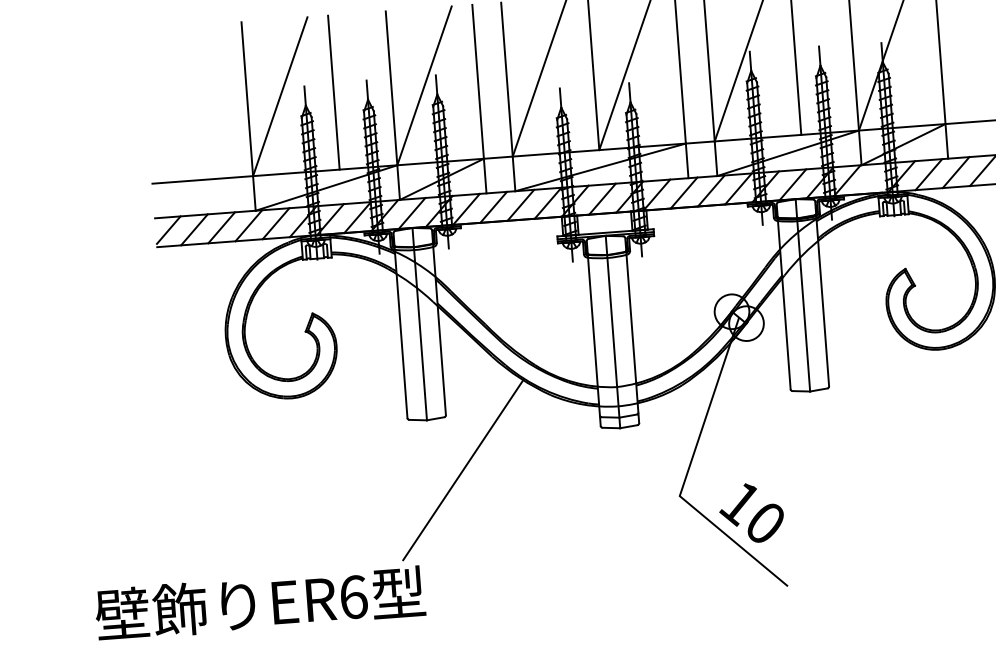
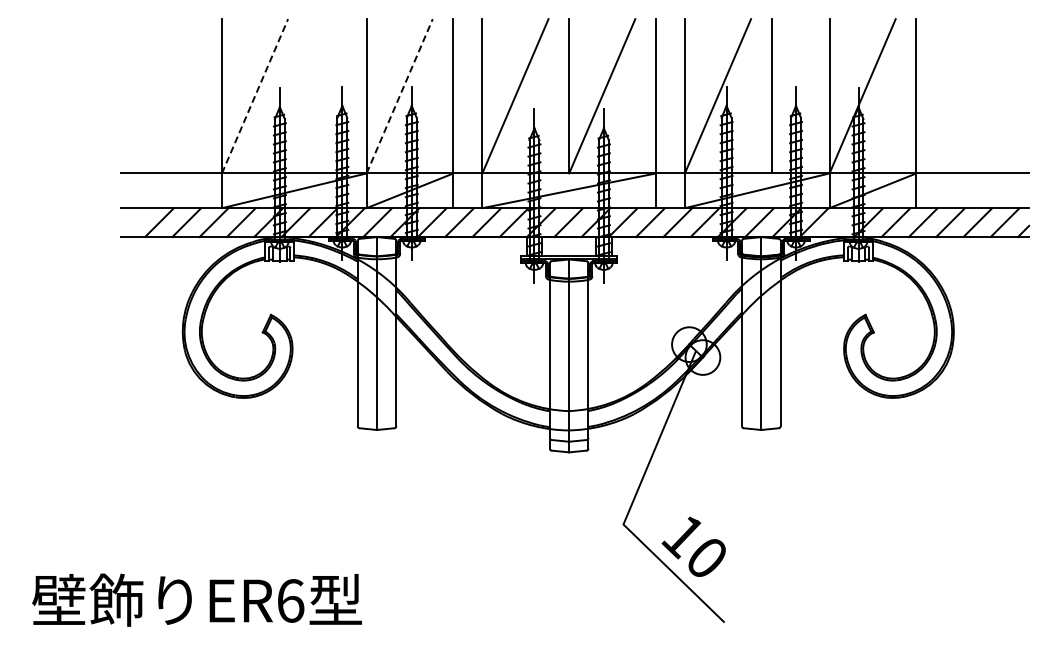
line: (424, 86) -> (399, 96), solid -> dashed
line: (333, 92) -> (308, 96), removed
line: (280, 96) -> (255, 96), solid -> dashed
line: (168, 229) -> (133, 220), removed
line: (463, 469) -> (409, 481), removed

